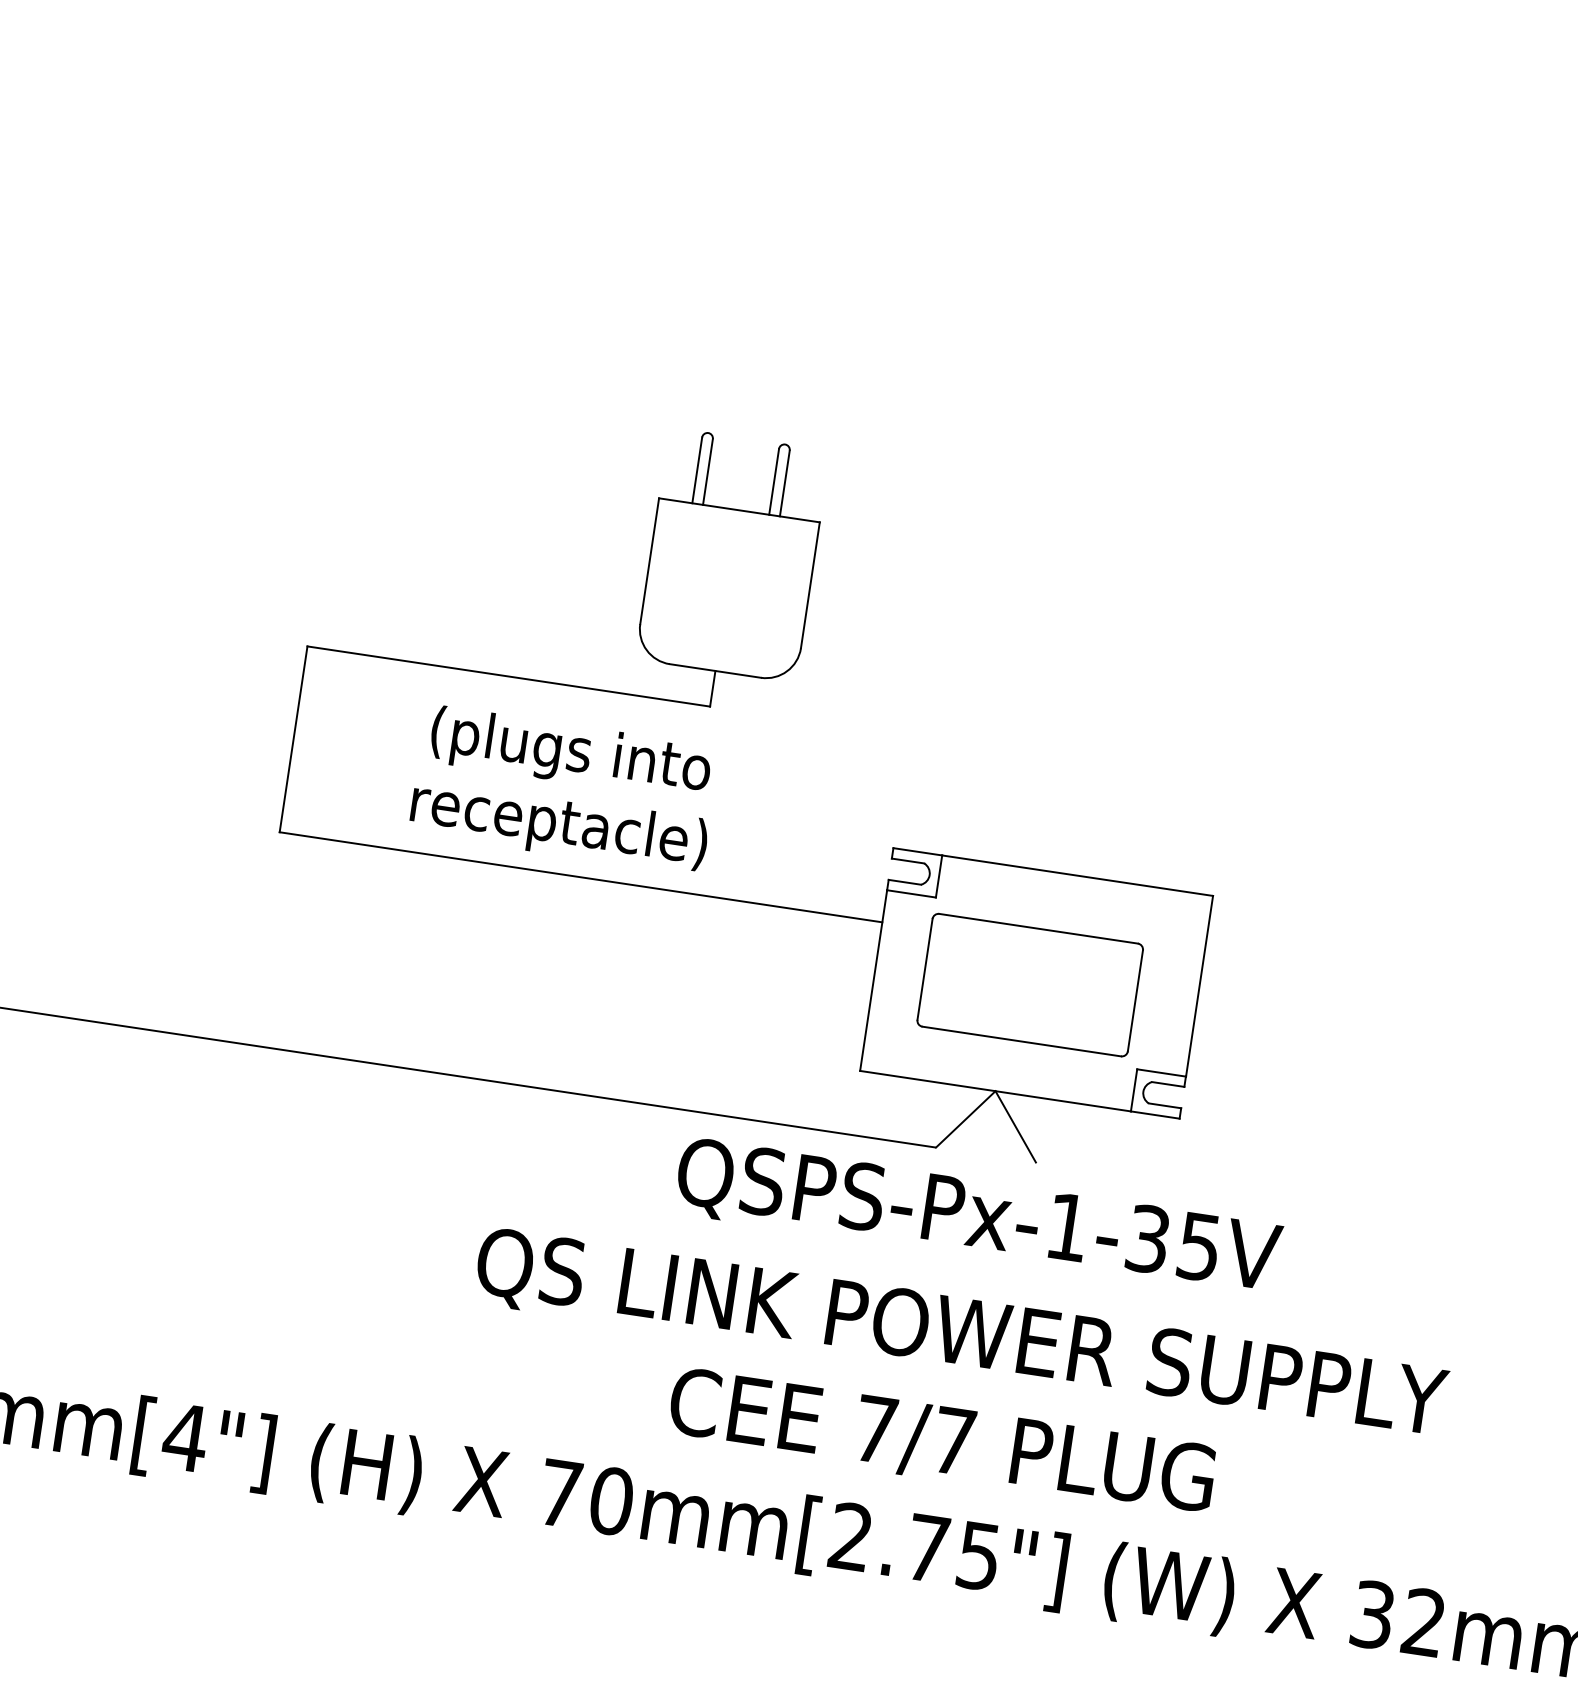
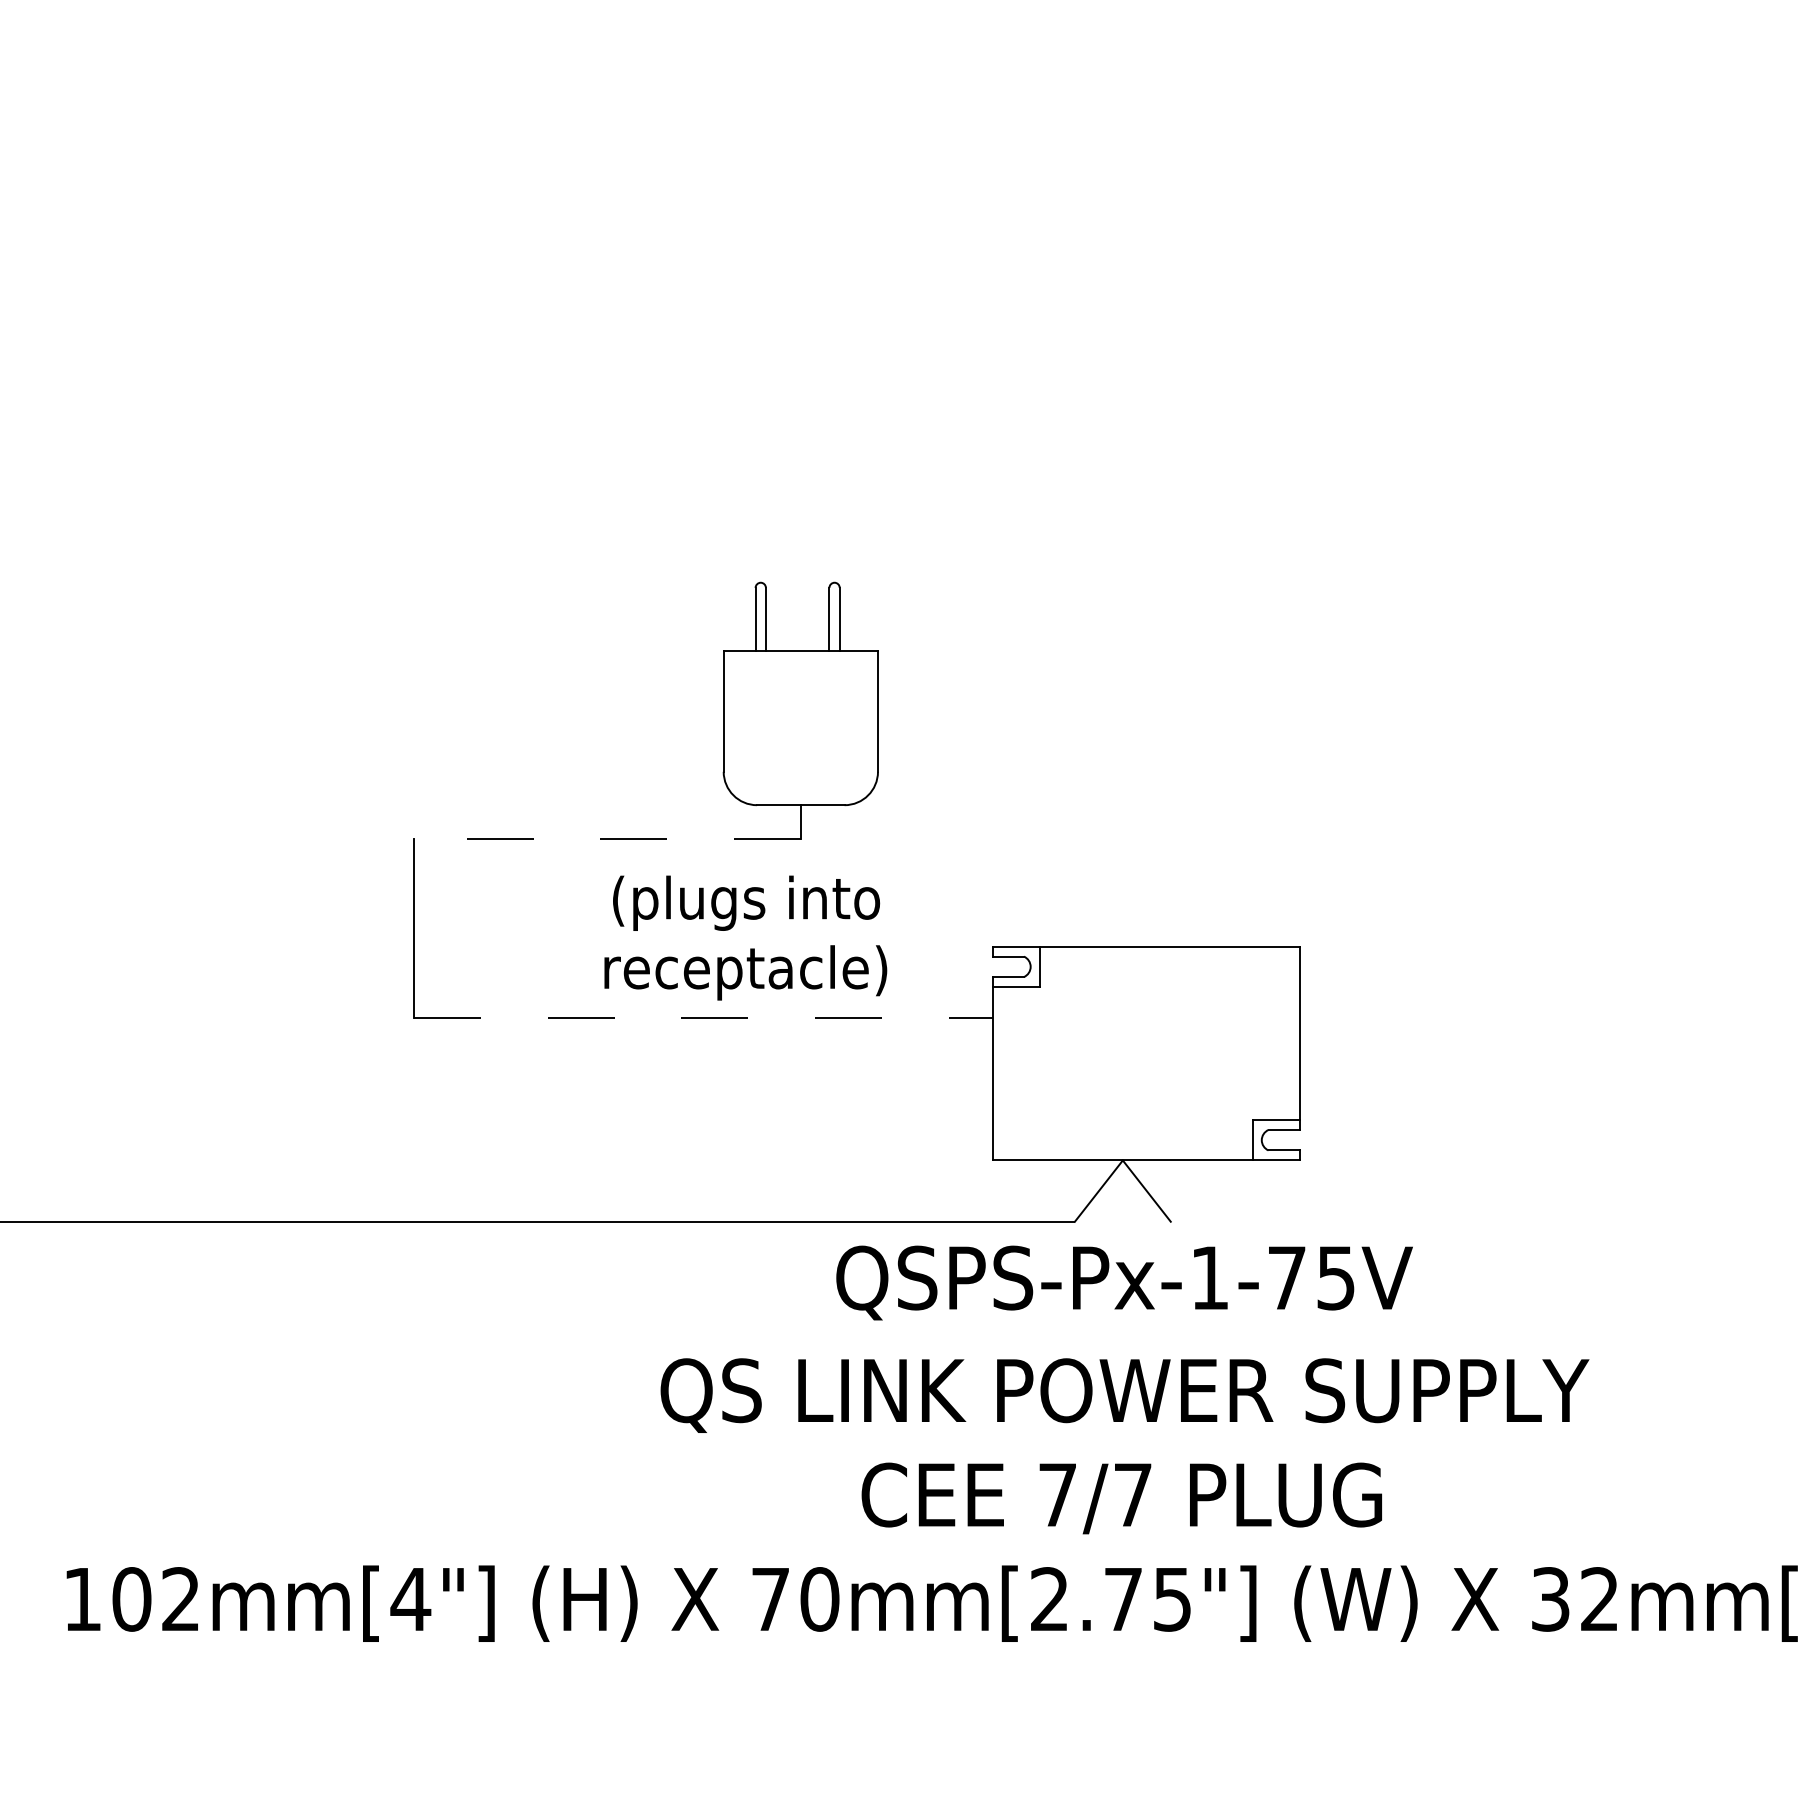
line: (508, 676) -> (607, 839), solid -> dashed
text: (564, 789) -> (745, 937), moved
line: (582, 877) -> (704, 1017), solid -> dashed
part: (1030, 984) -> (1140, 1055), removed
text: (1147, 1238) -> (1286, 1277), QSPS-Px-1-35V -> QSPS-Px-1-75V

